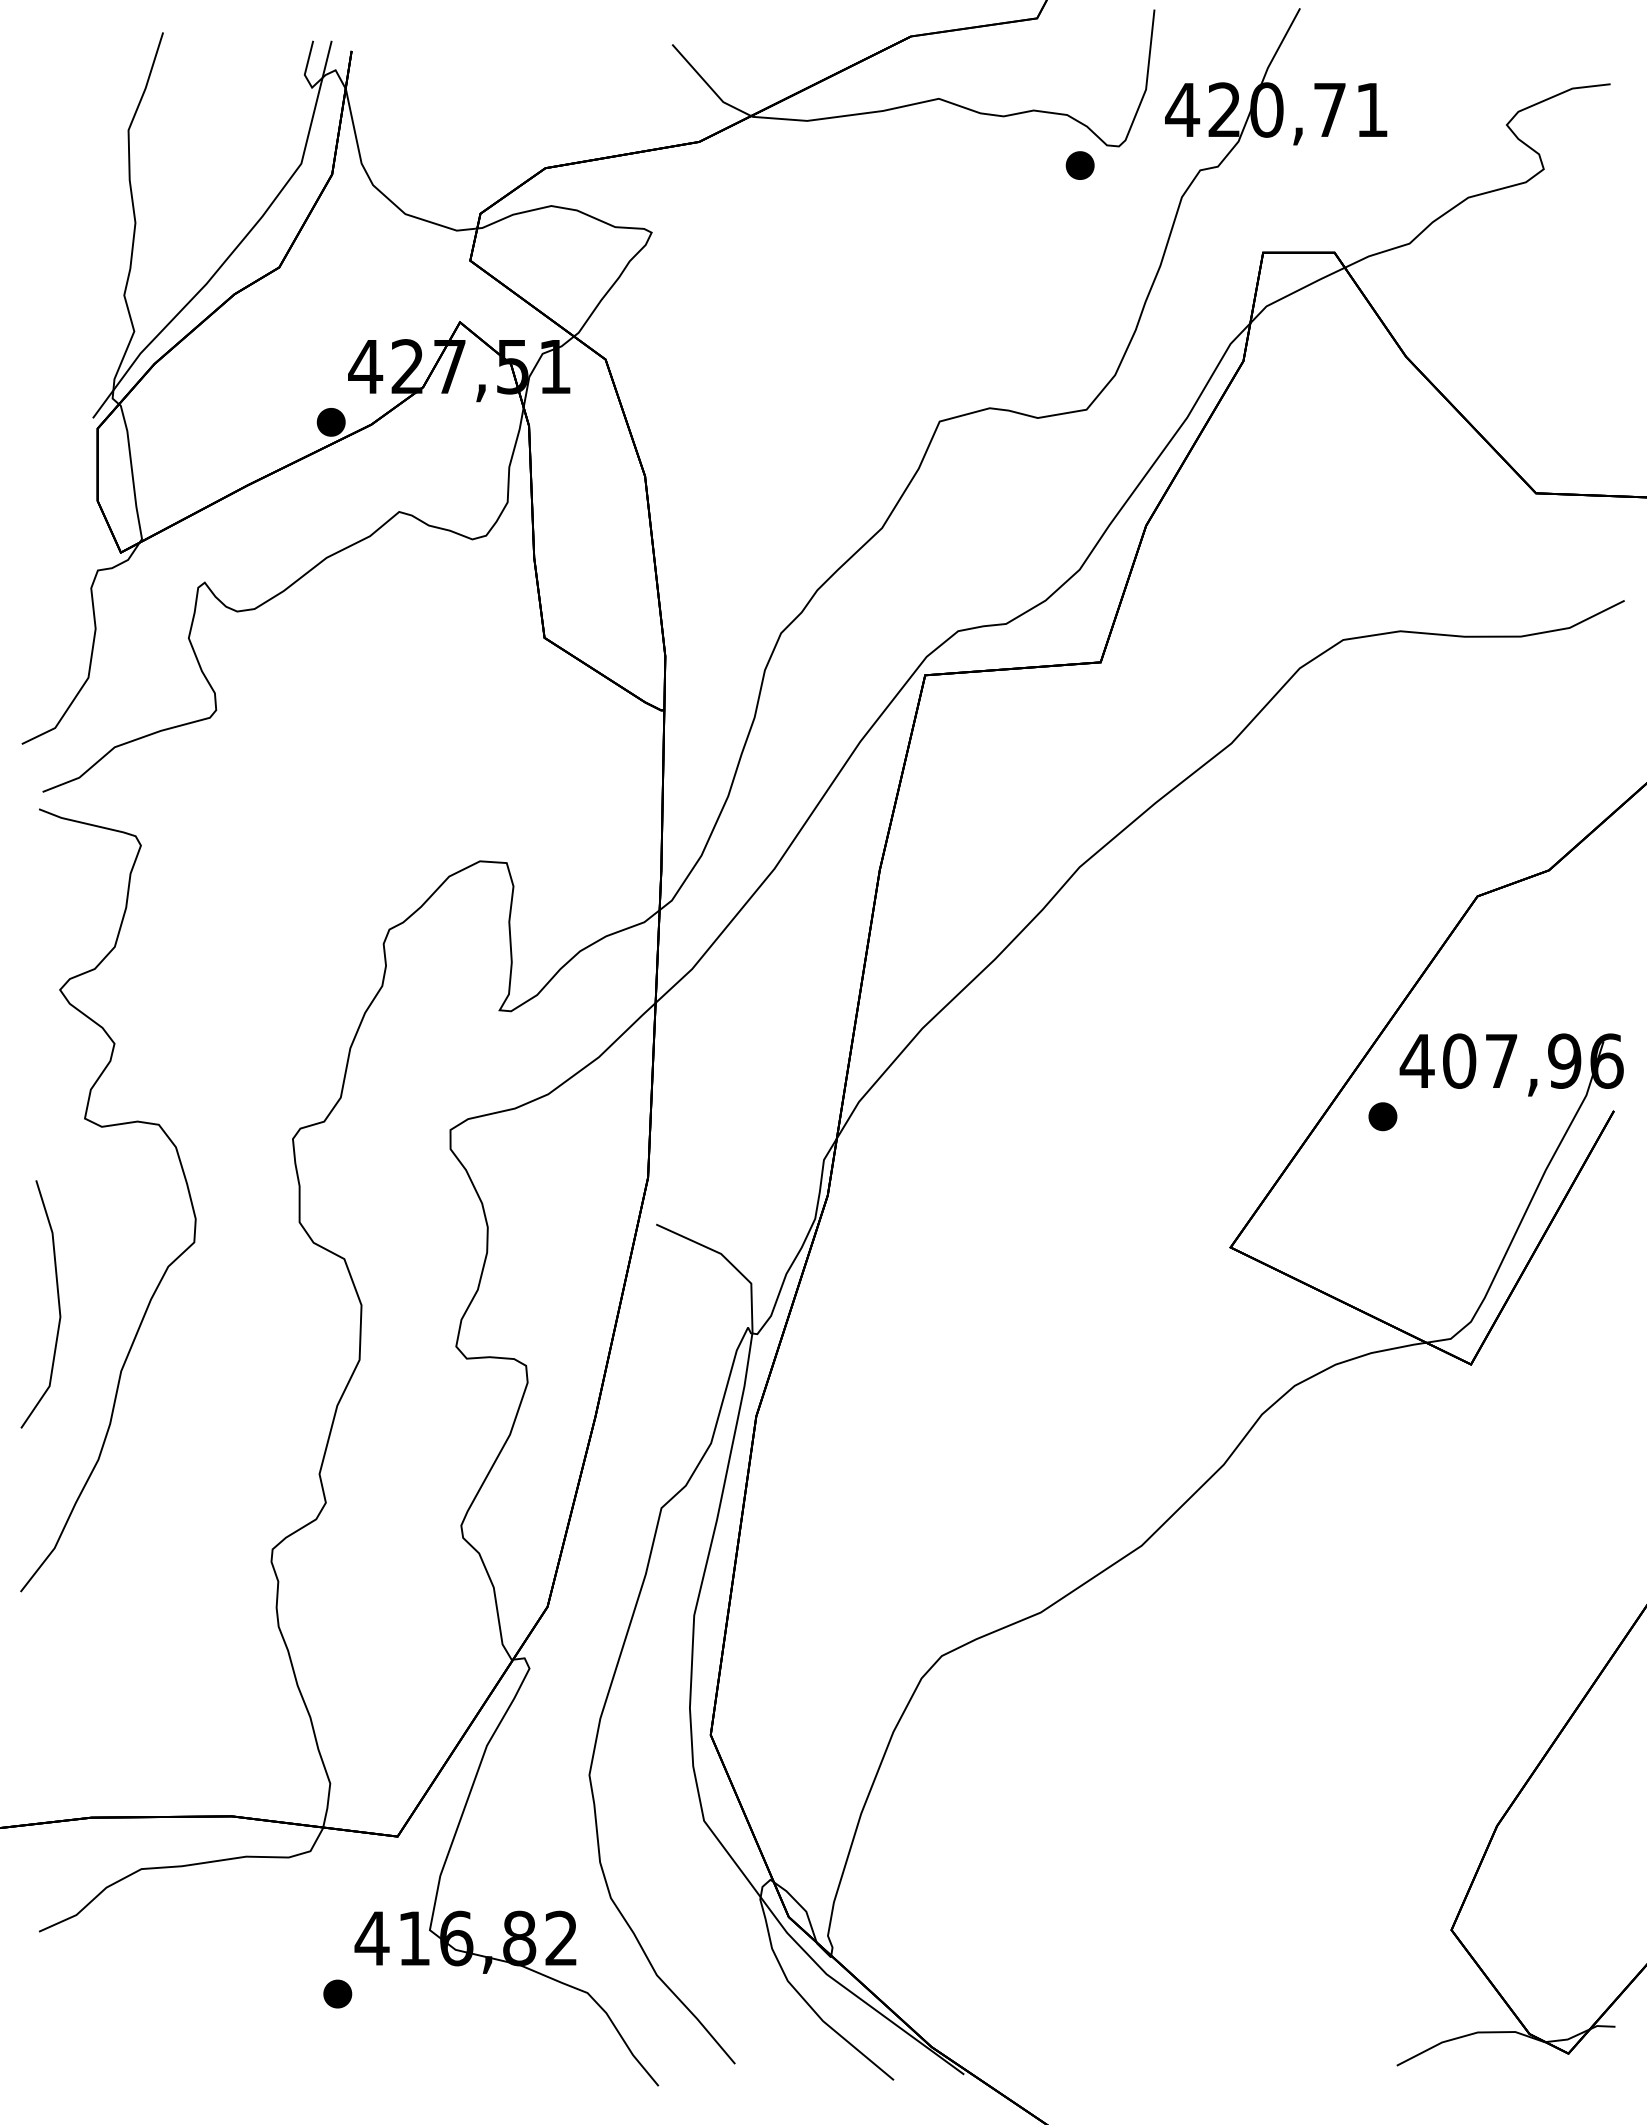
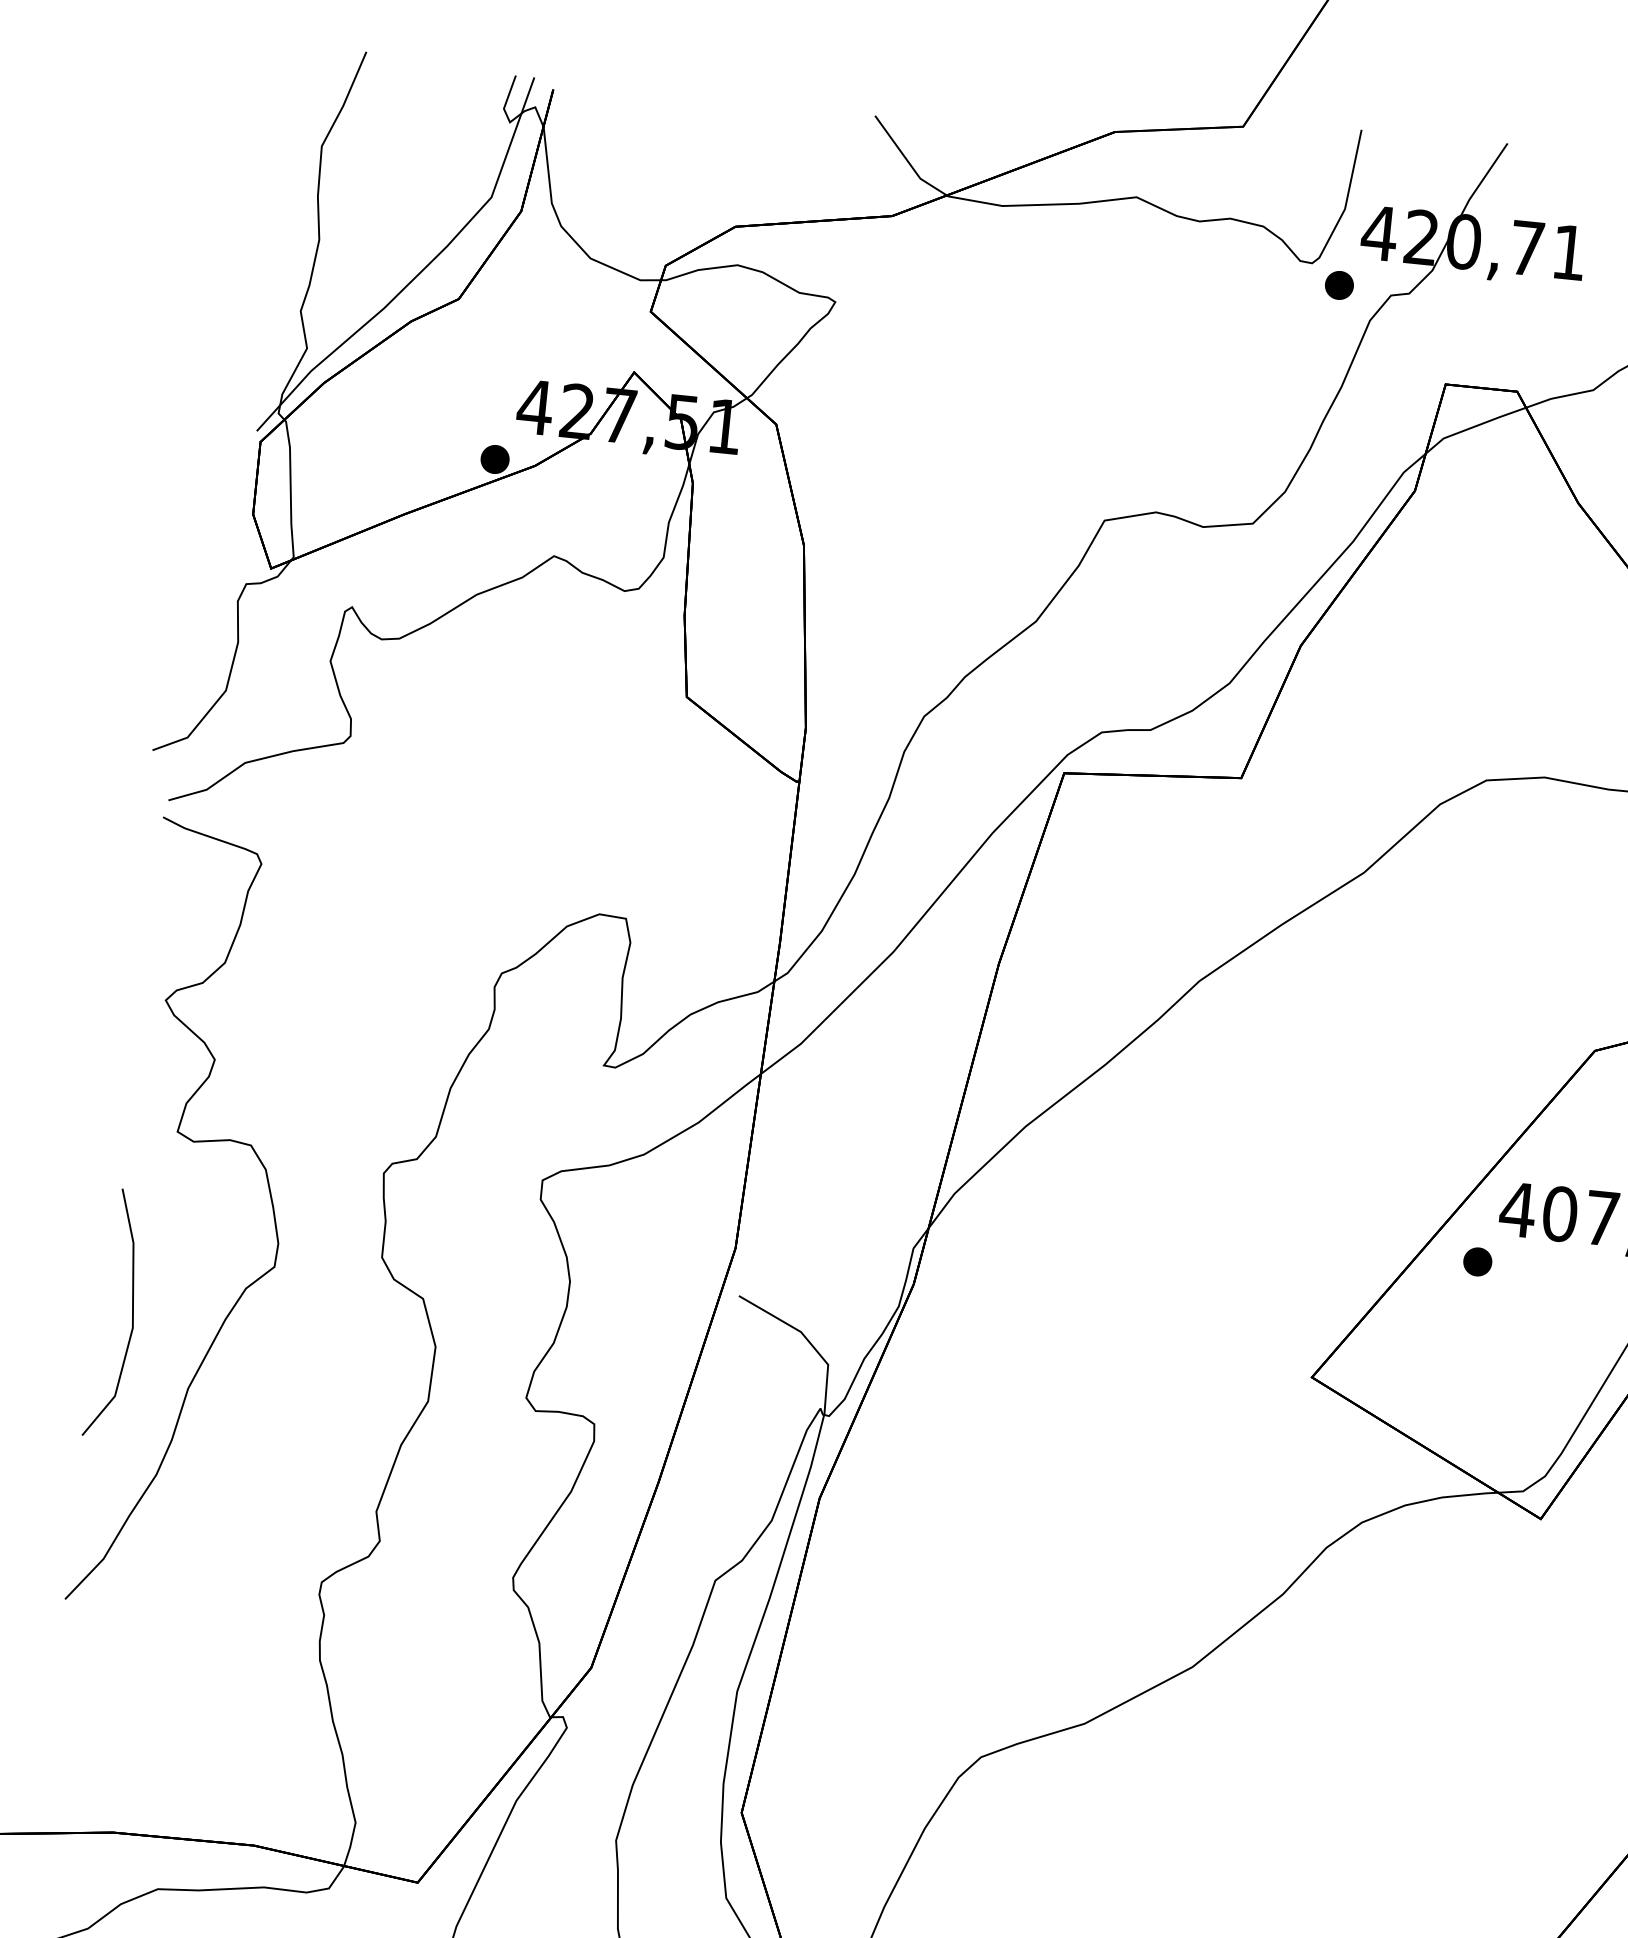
part: (1079, 165) -> (1338, 285), moved

